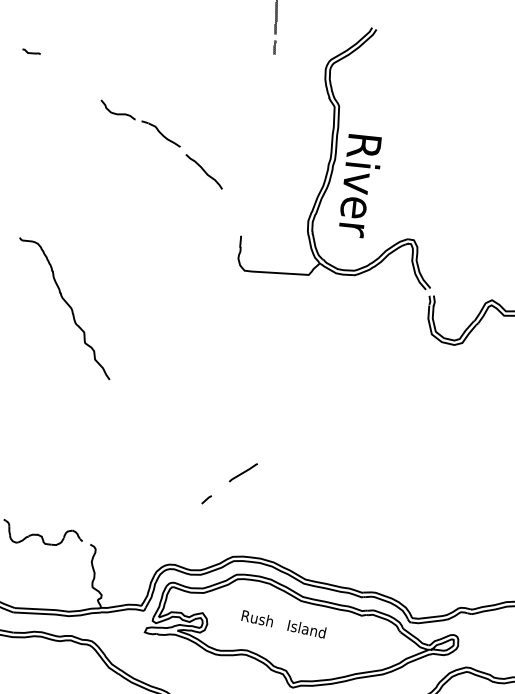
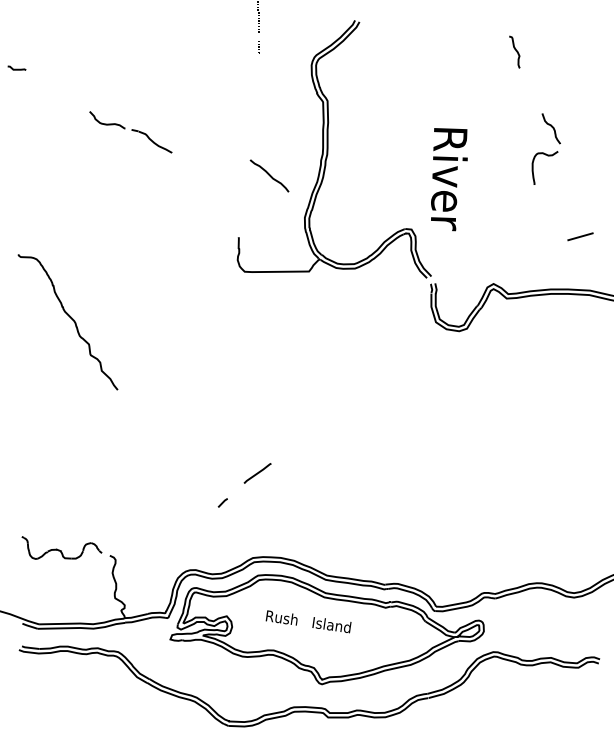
curve: (204, 171) -> (269, 175), moved
text: (360, 186) -> (449, 179), moved

